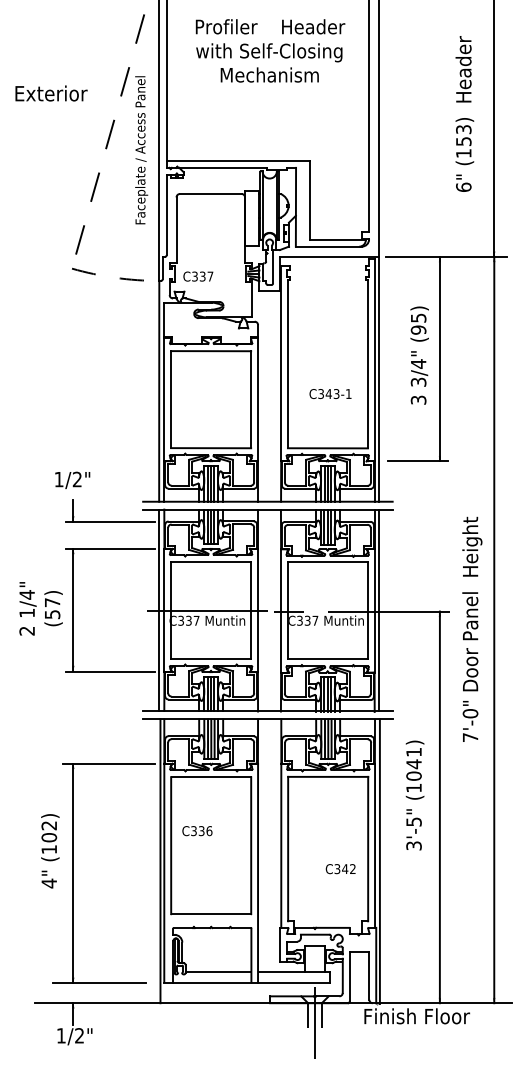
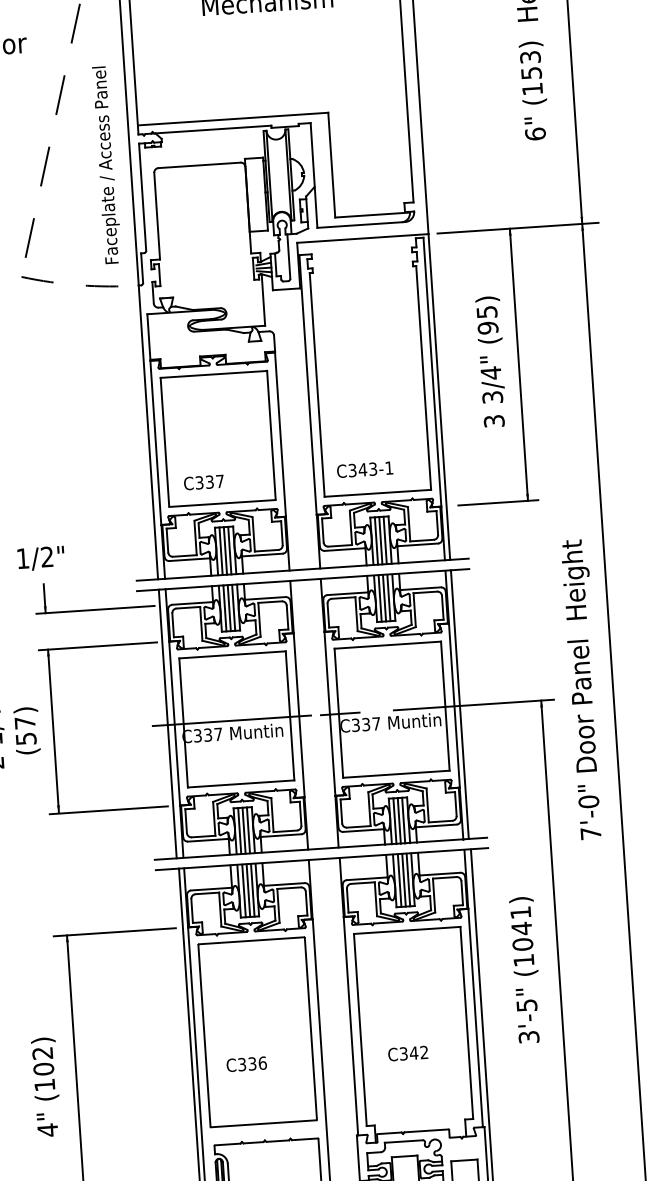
text: (141, 150) -> (106, 165), moved
text: (198, 276) -> (204, 482), moved
text: (330, 394) -> (365, 470), moved
text: (472, 628) -> (583, 688), moved
text: (414, 795) -> (525, 970), moved
text: (197, 831) -> (246, 1064), moved
text: (50, 851) -> (46, 1087), moved
text: (340, 869) -> (407, 1054), moved

